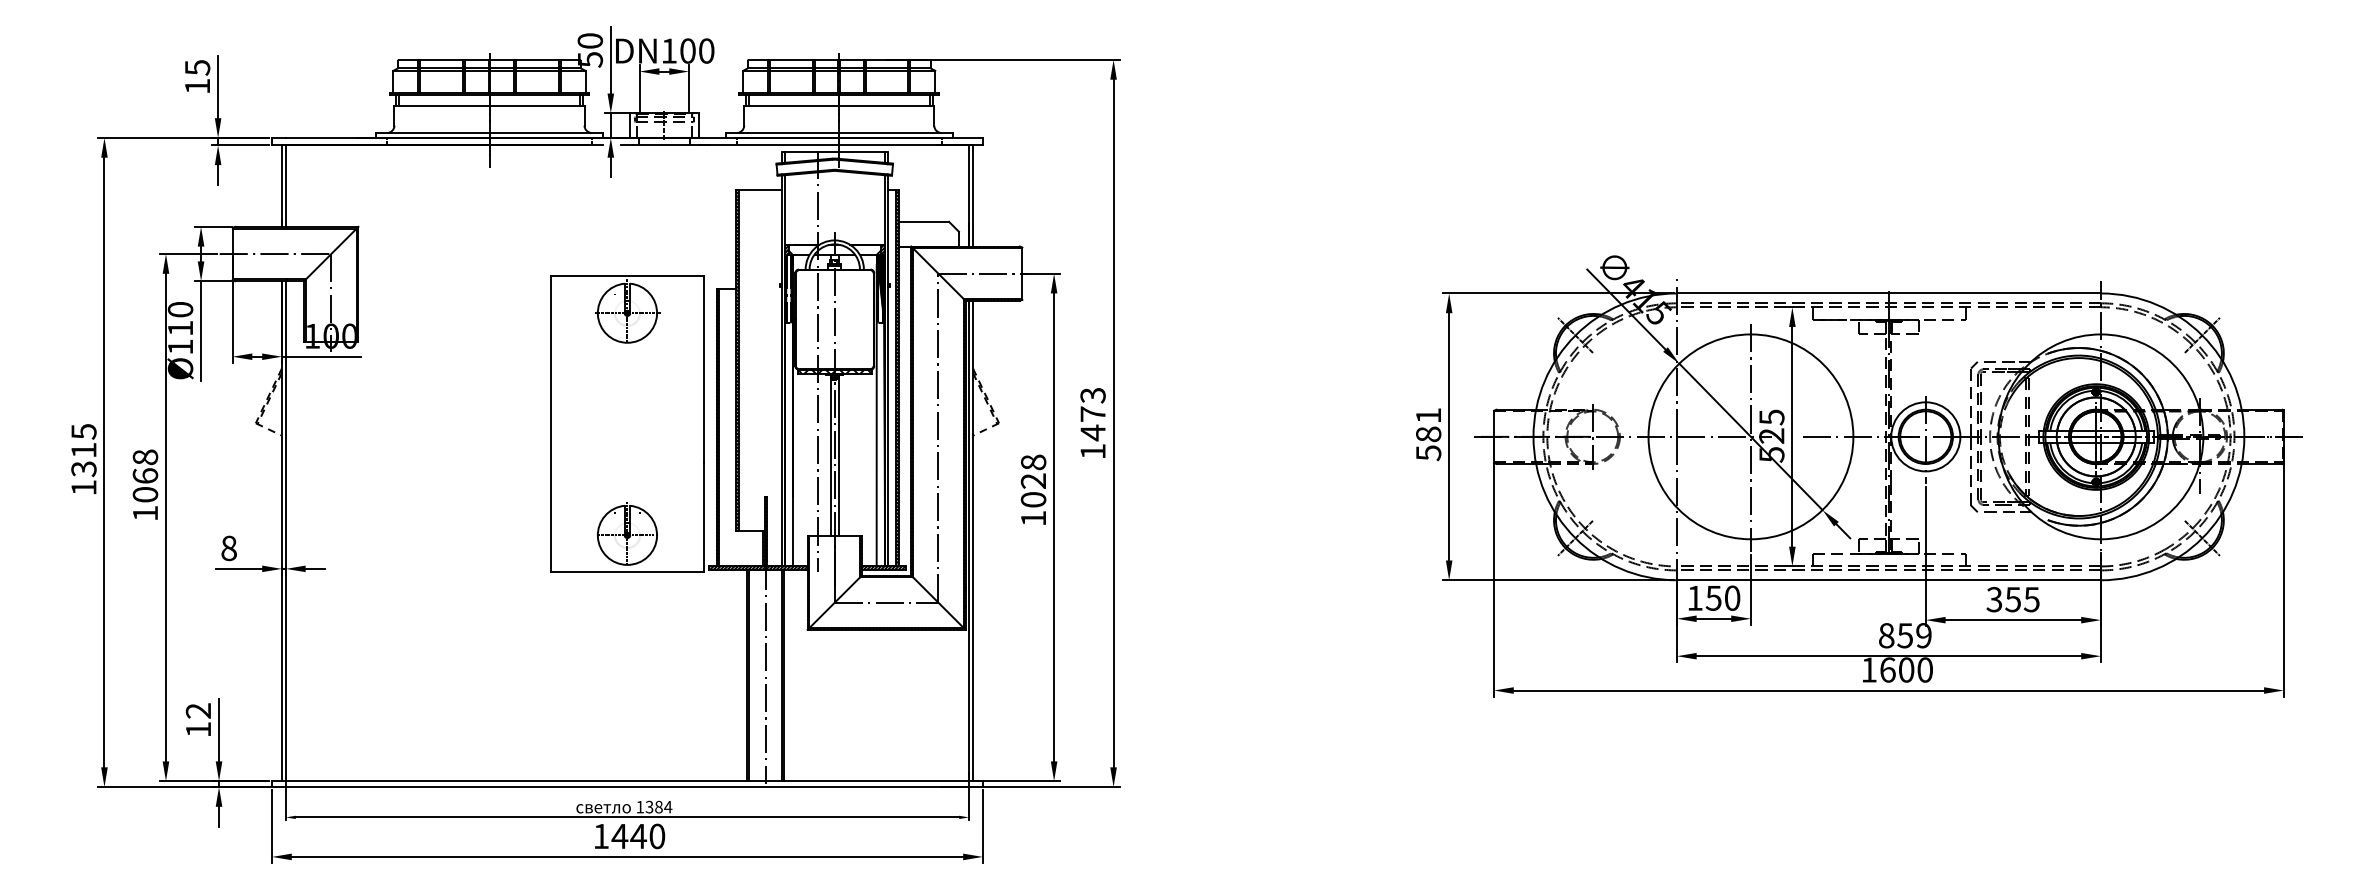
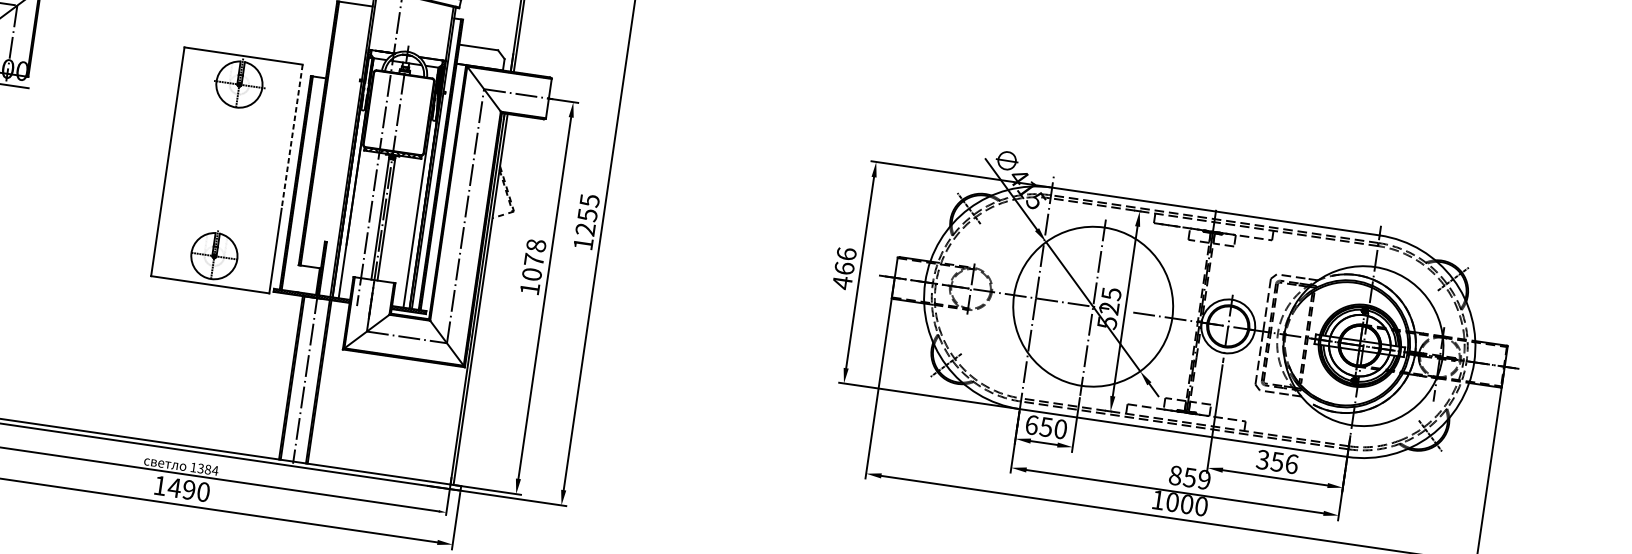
line: (703, 369) -> (291, 136), solid -> dashed
text: (1092, 414) -> (587, 215), 1473 -> 1255
text: (1428, 434) -> (844, 268), 581 -> 466
text: (1032, 480) -> (533, 259), 1028 -> 1078
text: (1695, 597) -> (1032, 424), 150 -> 650
text: (2031, 599) -> (1291, 463), 355 -> 356
text: (1887, 669) -> (1172, 501), 1600 -> 1000
text: (638, 836) -> (189, 490), 1440 -> 1490

